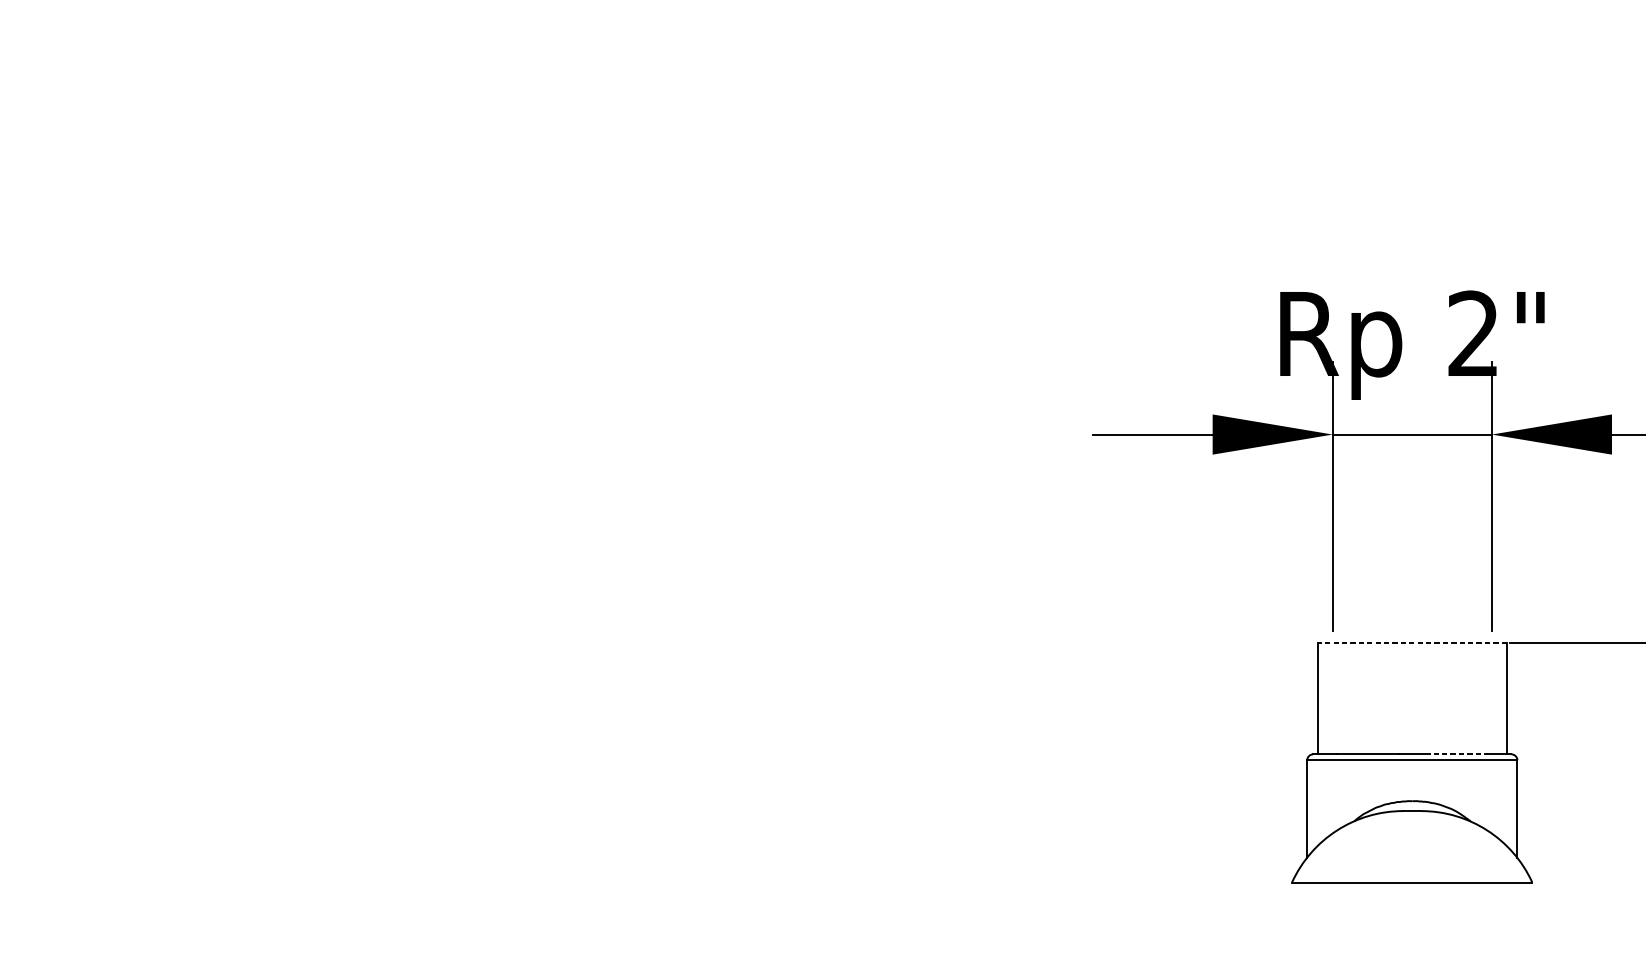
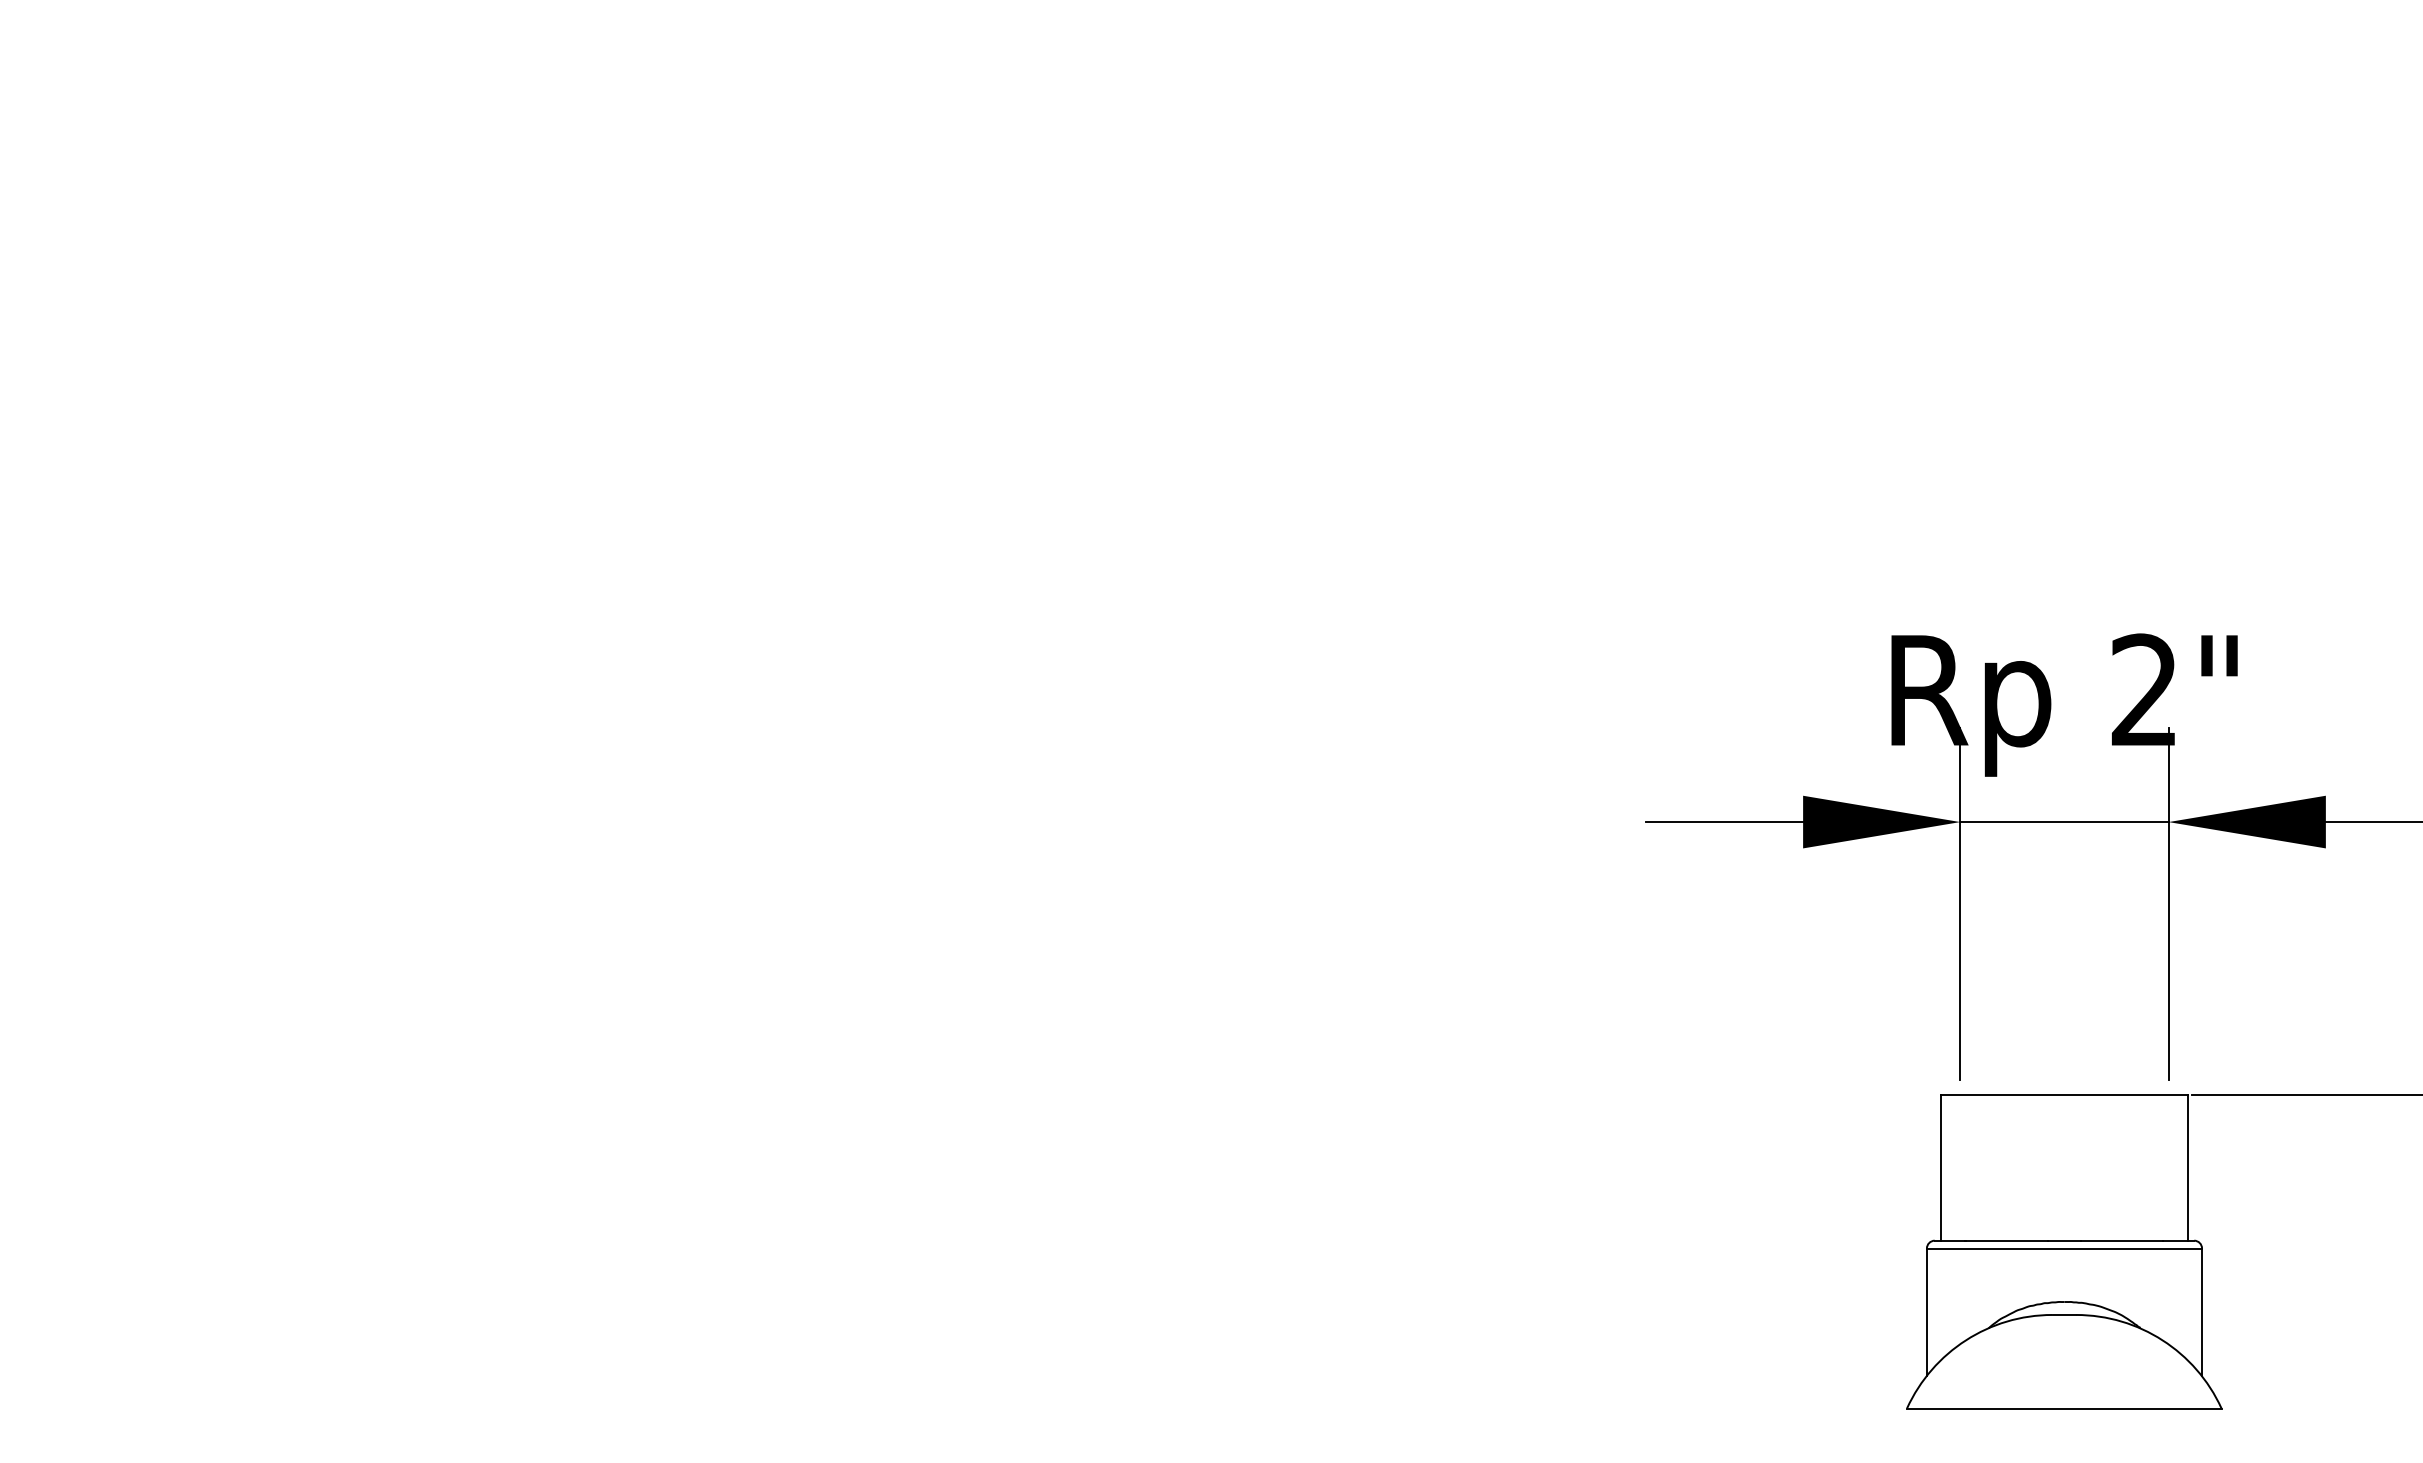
line: (1412, 643) -> (2064, 1095), dashed -> solid
line: (1456, 754) -> (2122, 1240), dashed -> solid

